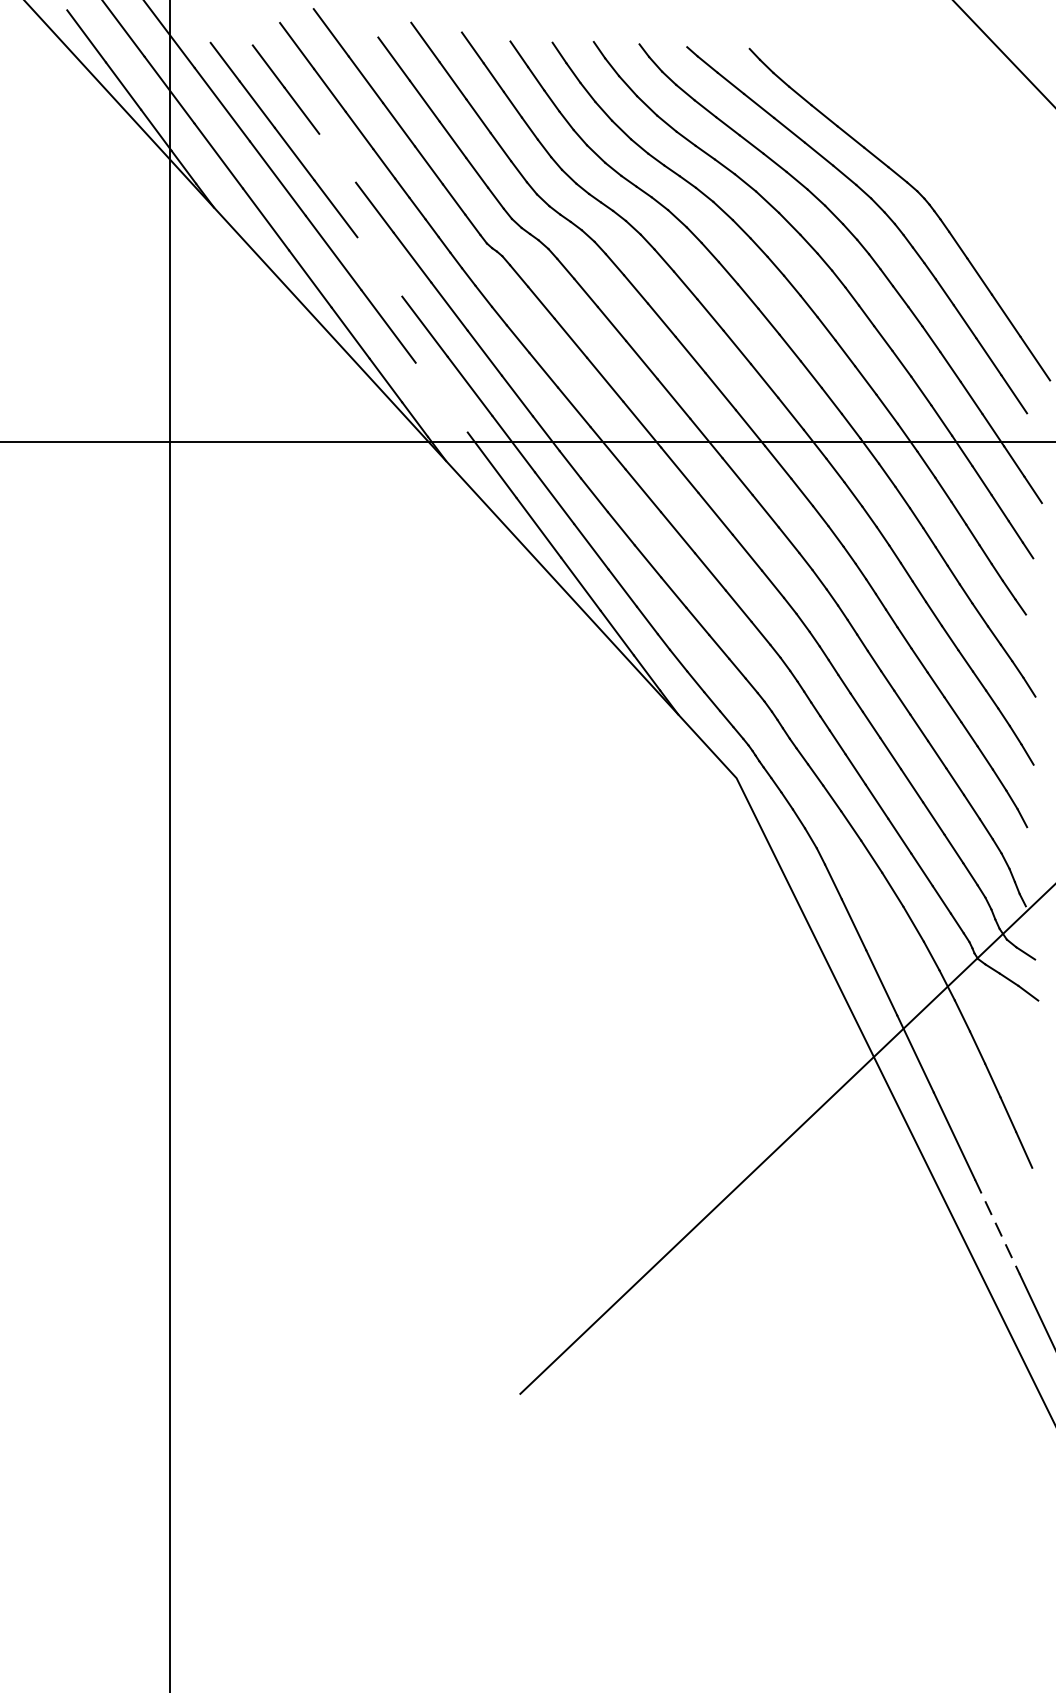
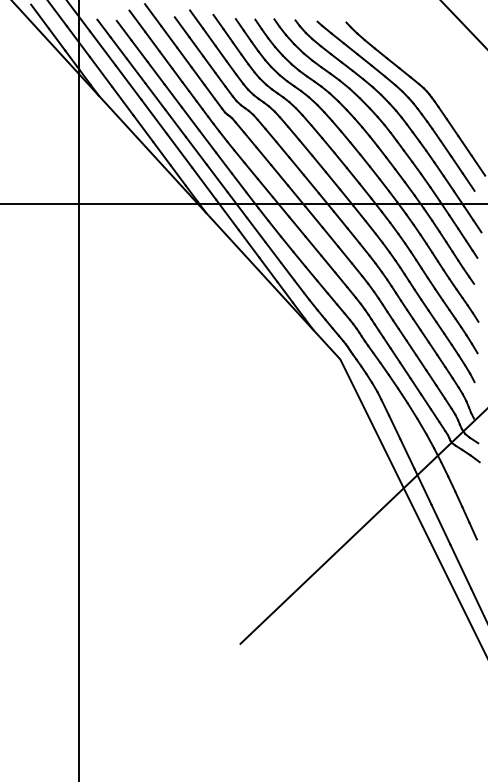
line: (336, 157) -> (155, 72), added
line: (379, 265) -> (175, 122), added
line: (442, 397) -> (204, 183), added
line: (998, 1228) -> (461, 567), dashed -> solid

